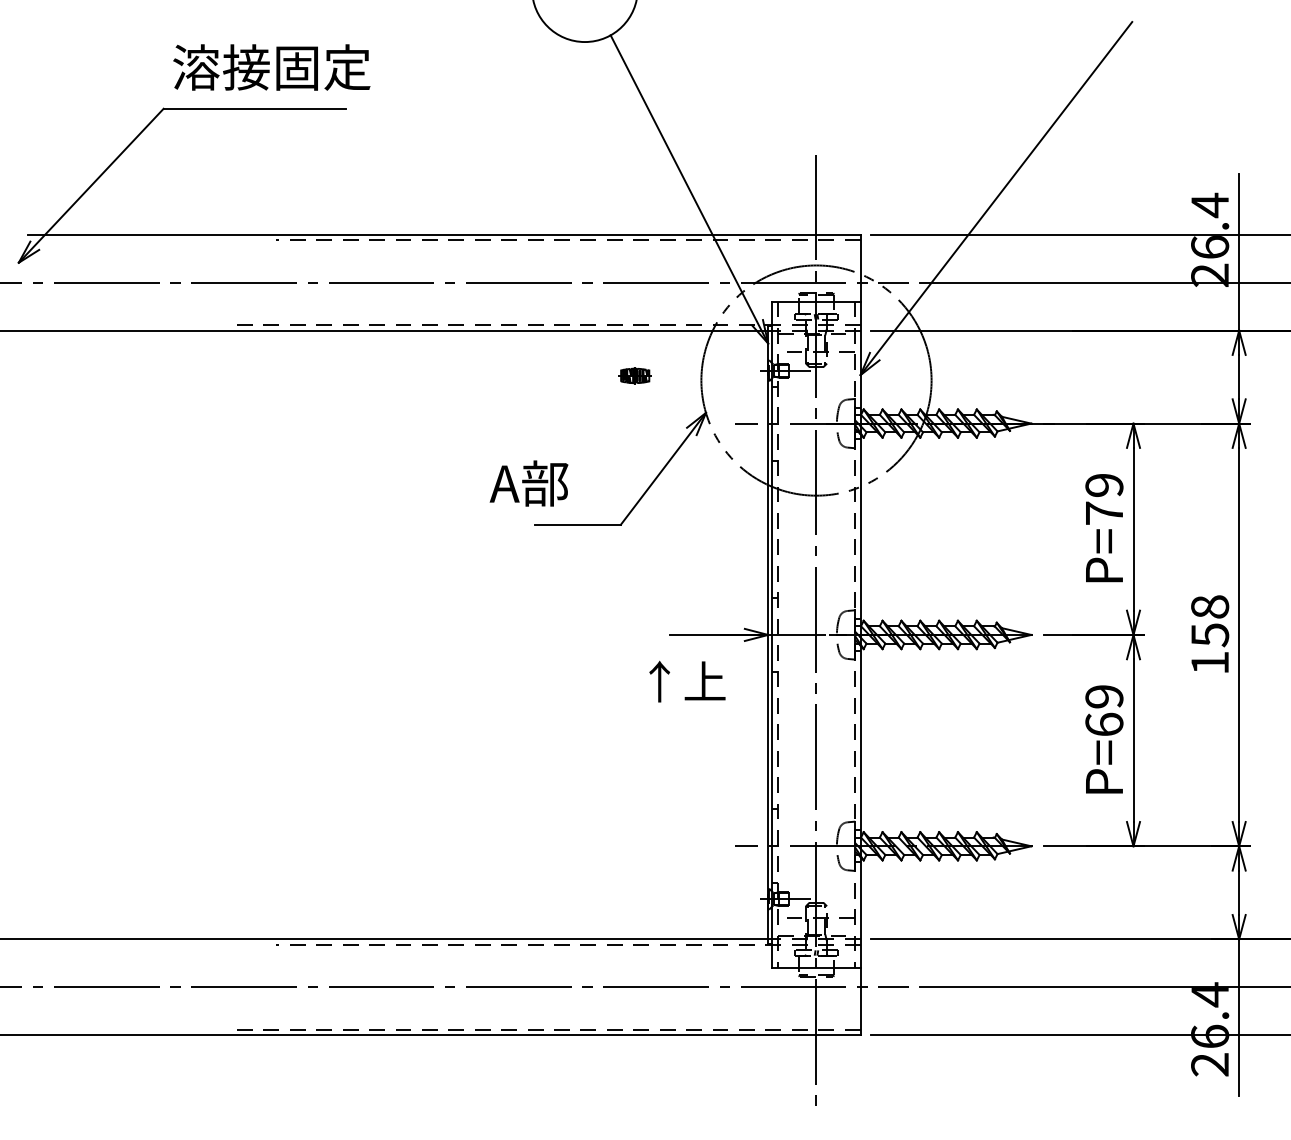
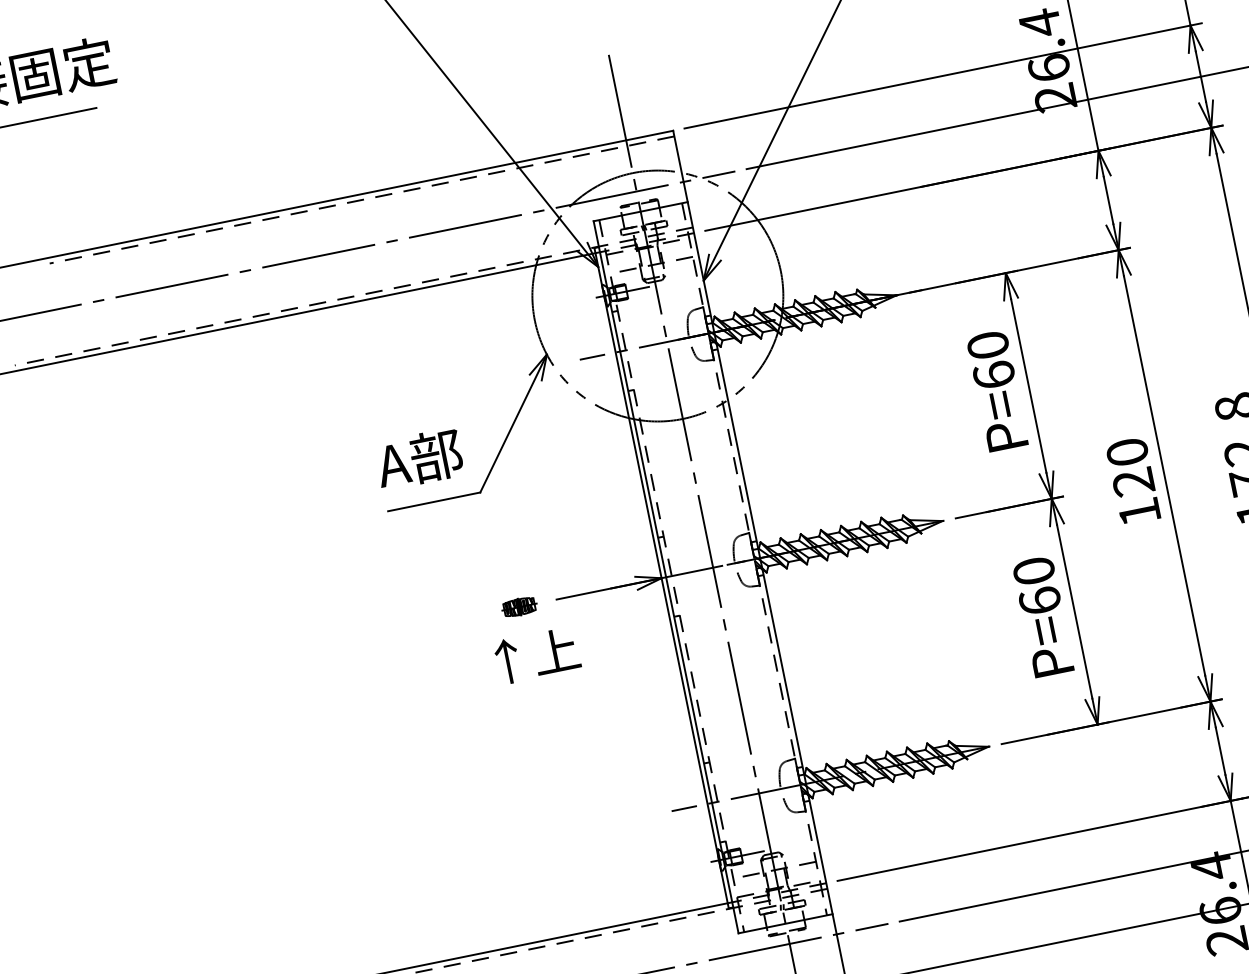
part: (634, 375) -> (518, 606), moved
text: (528, 483) -> (418, 459), moved
text: (1104, 498) -> (991, 359), P=79 -> P=60
text: (1210, 621) -> (1131, 467), 158 -> 120
text: (687, 681) -> (537, 655), moved
text: (1104, 696) -> (1034, 570), P=69 -> P=60

